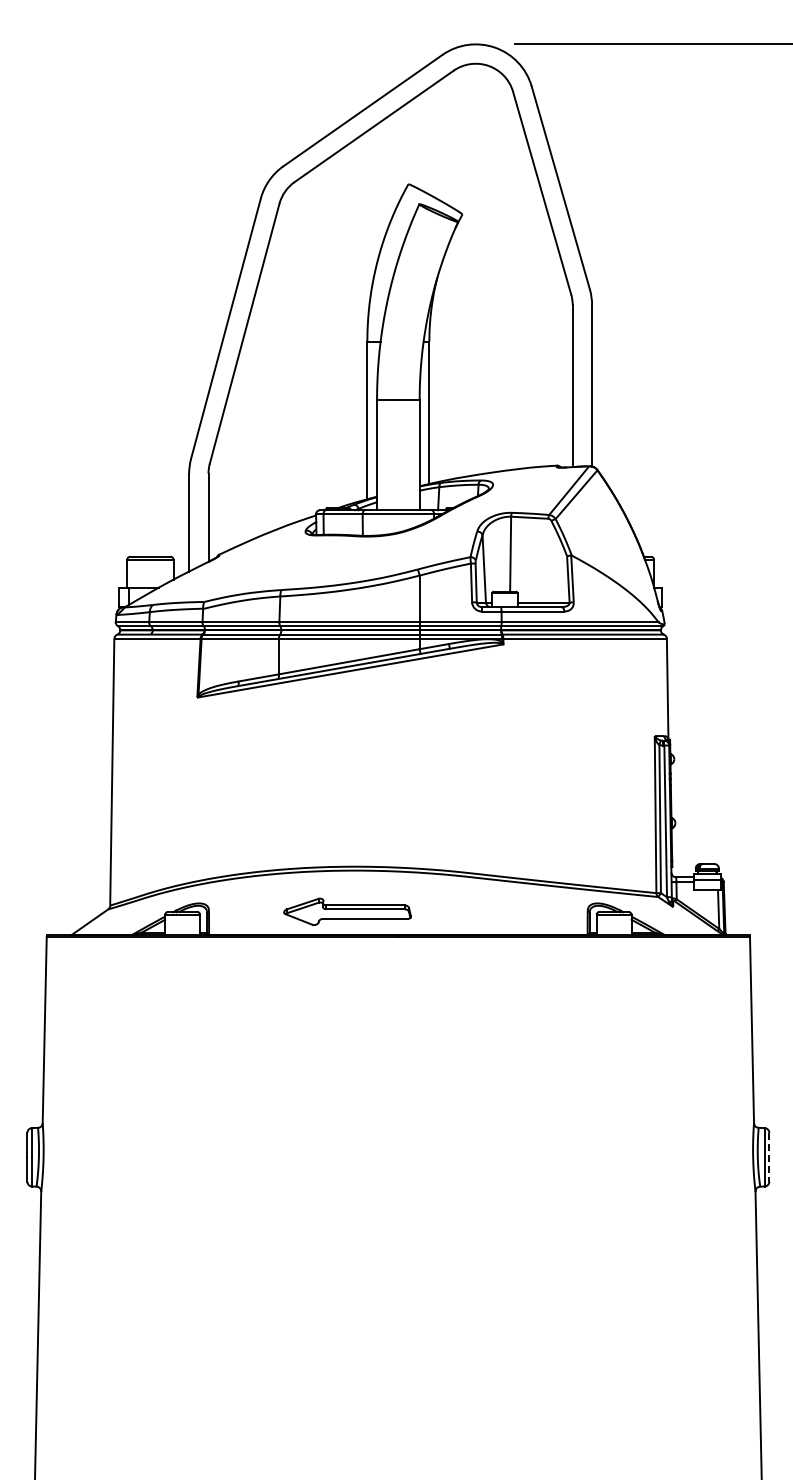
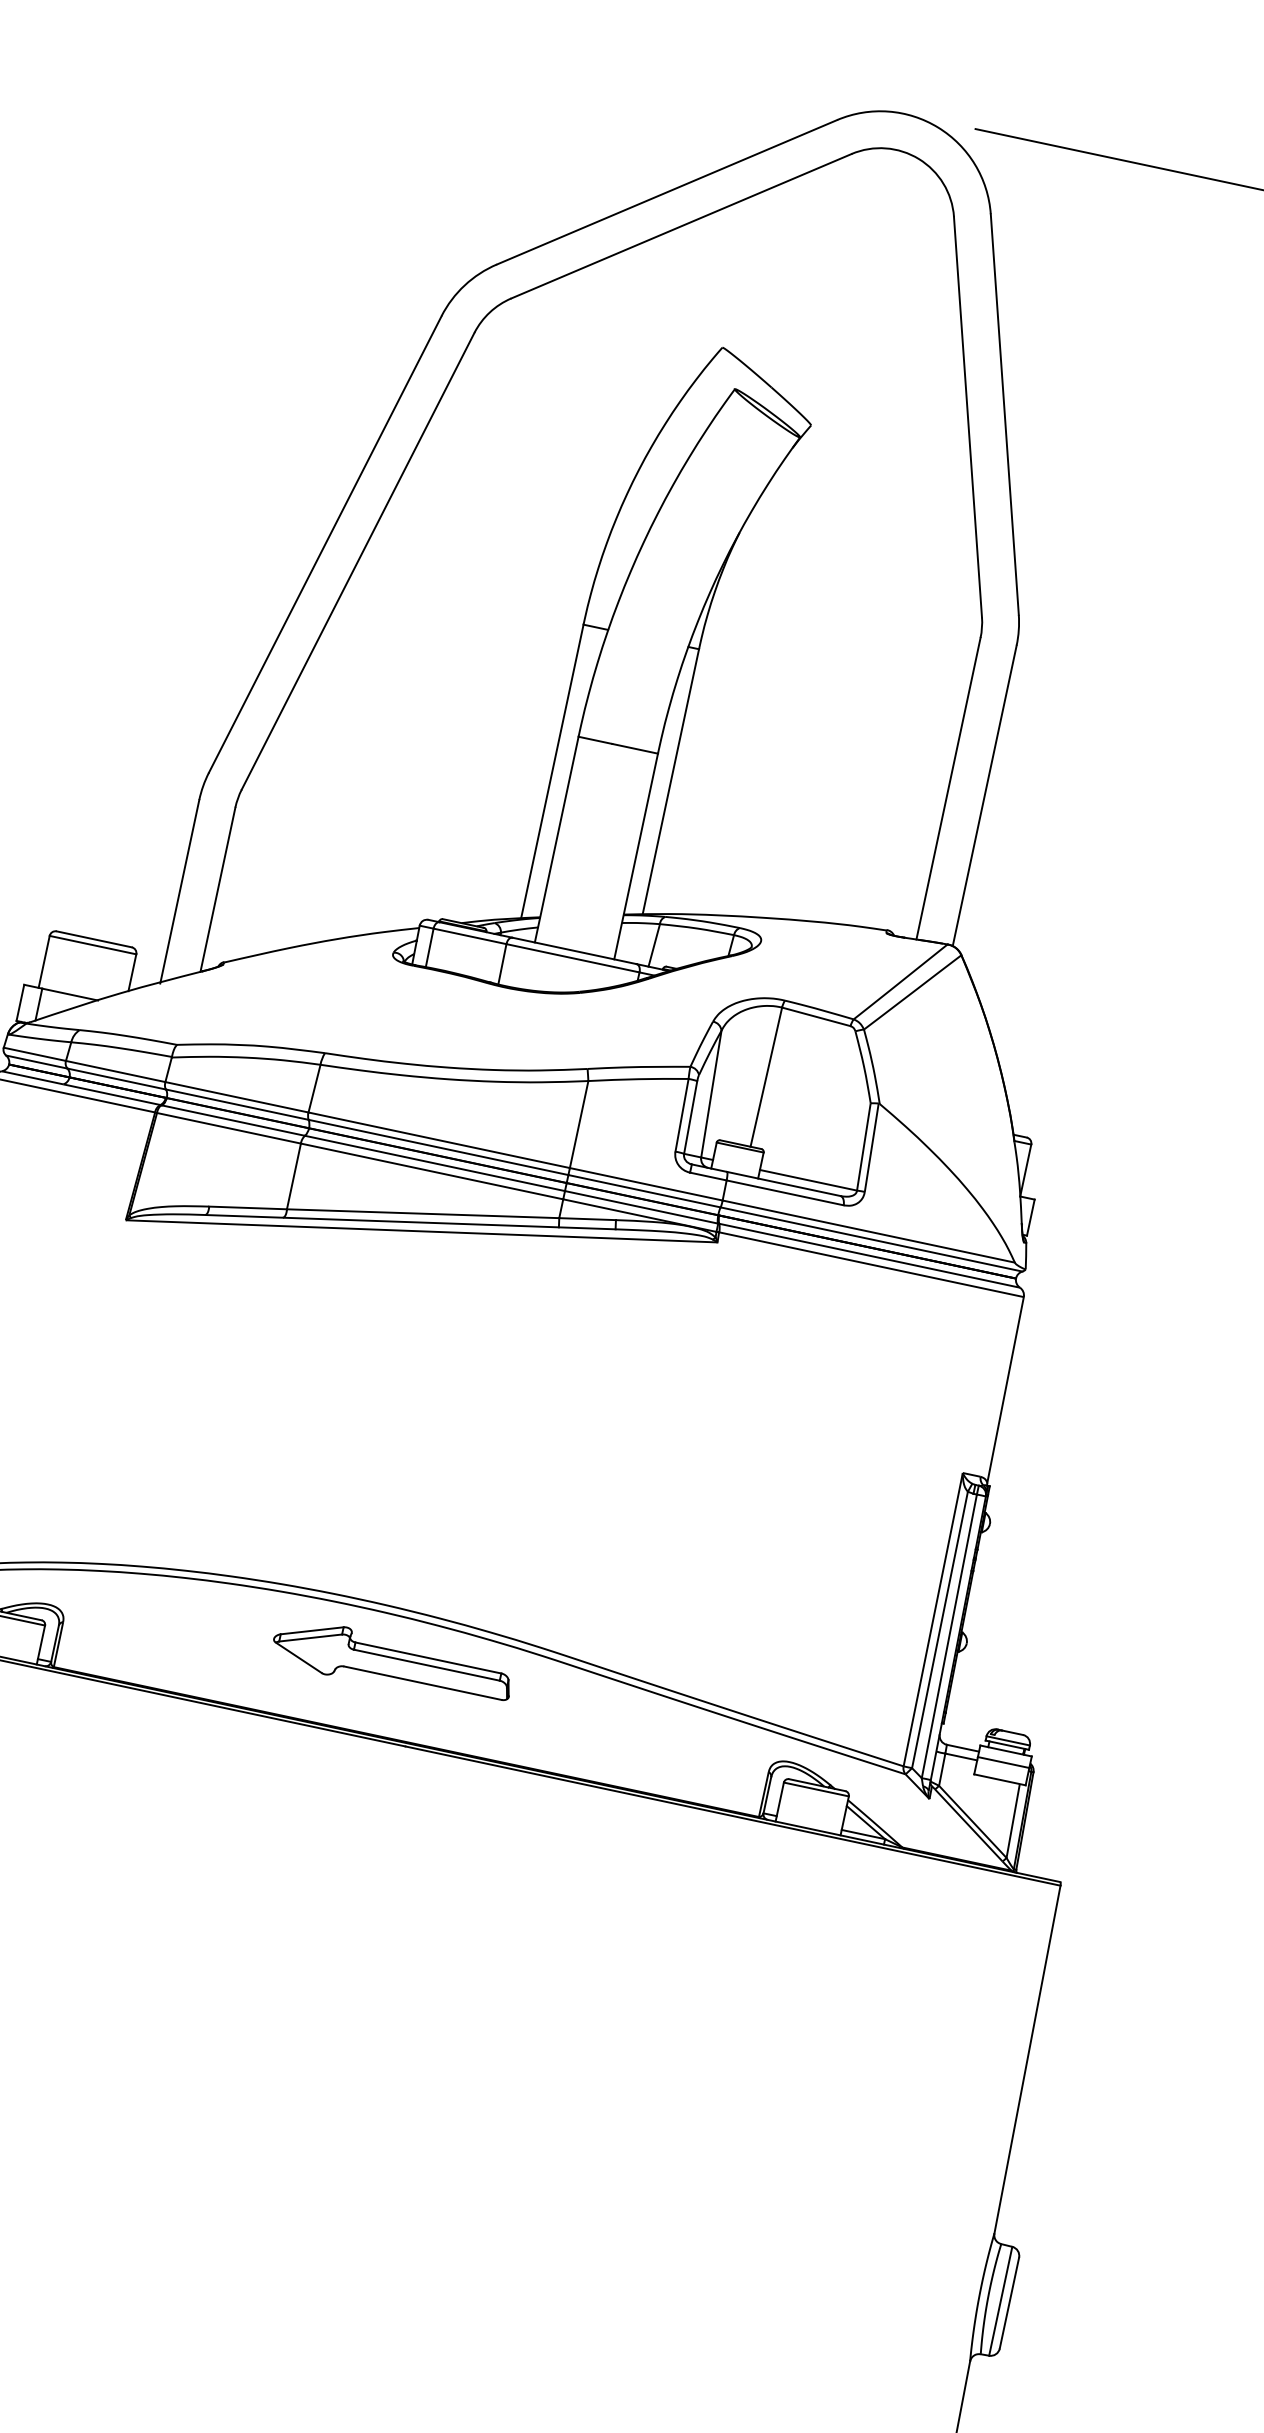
part: (347, 911) -> (392, 1662), moved
line: (769, 1157) -> (1009, 2303), dashed -> solid

